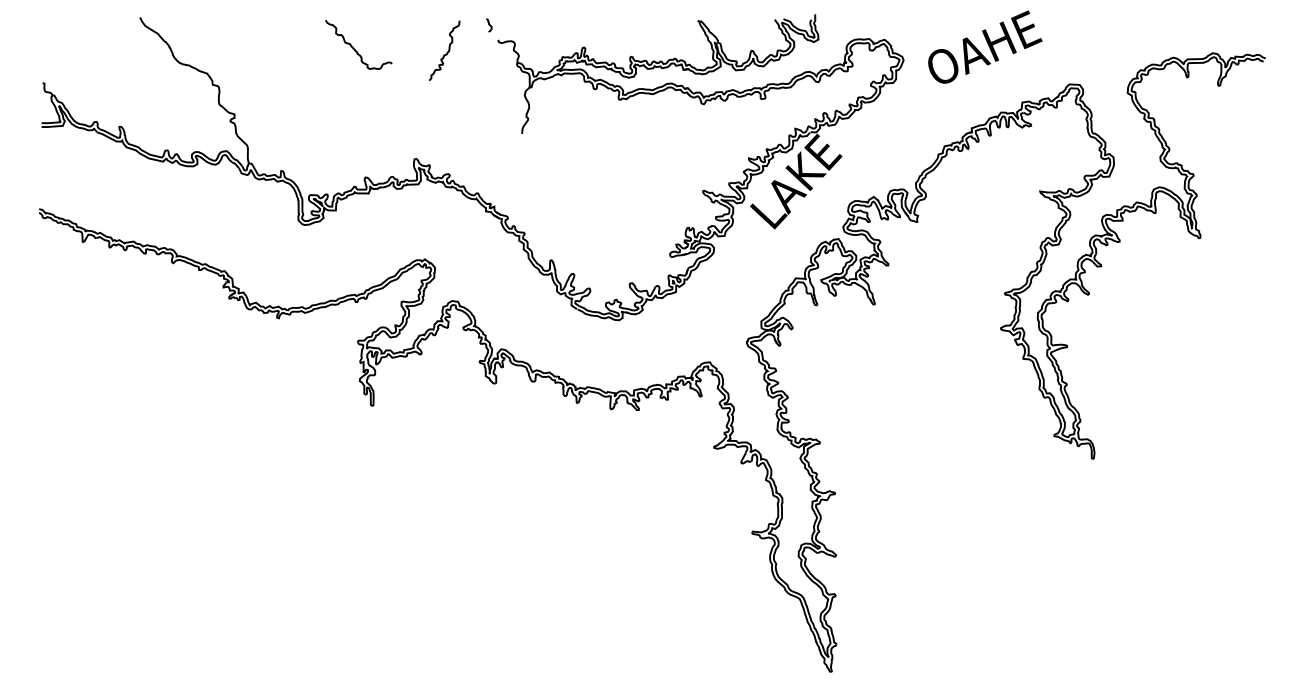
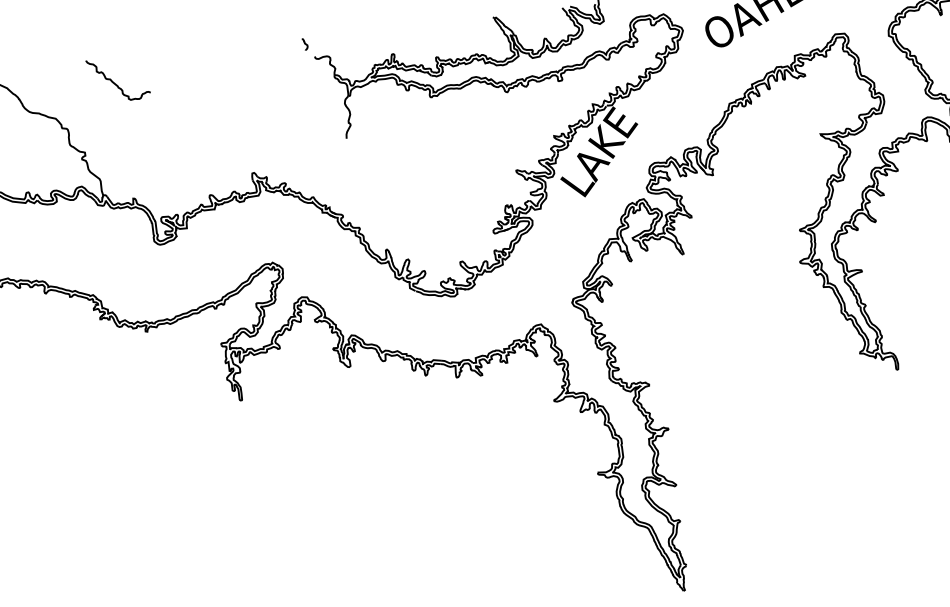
part: (358, 44) -> (118, 79), moved
curve: (446, 52) -> (269, 73), removed

